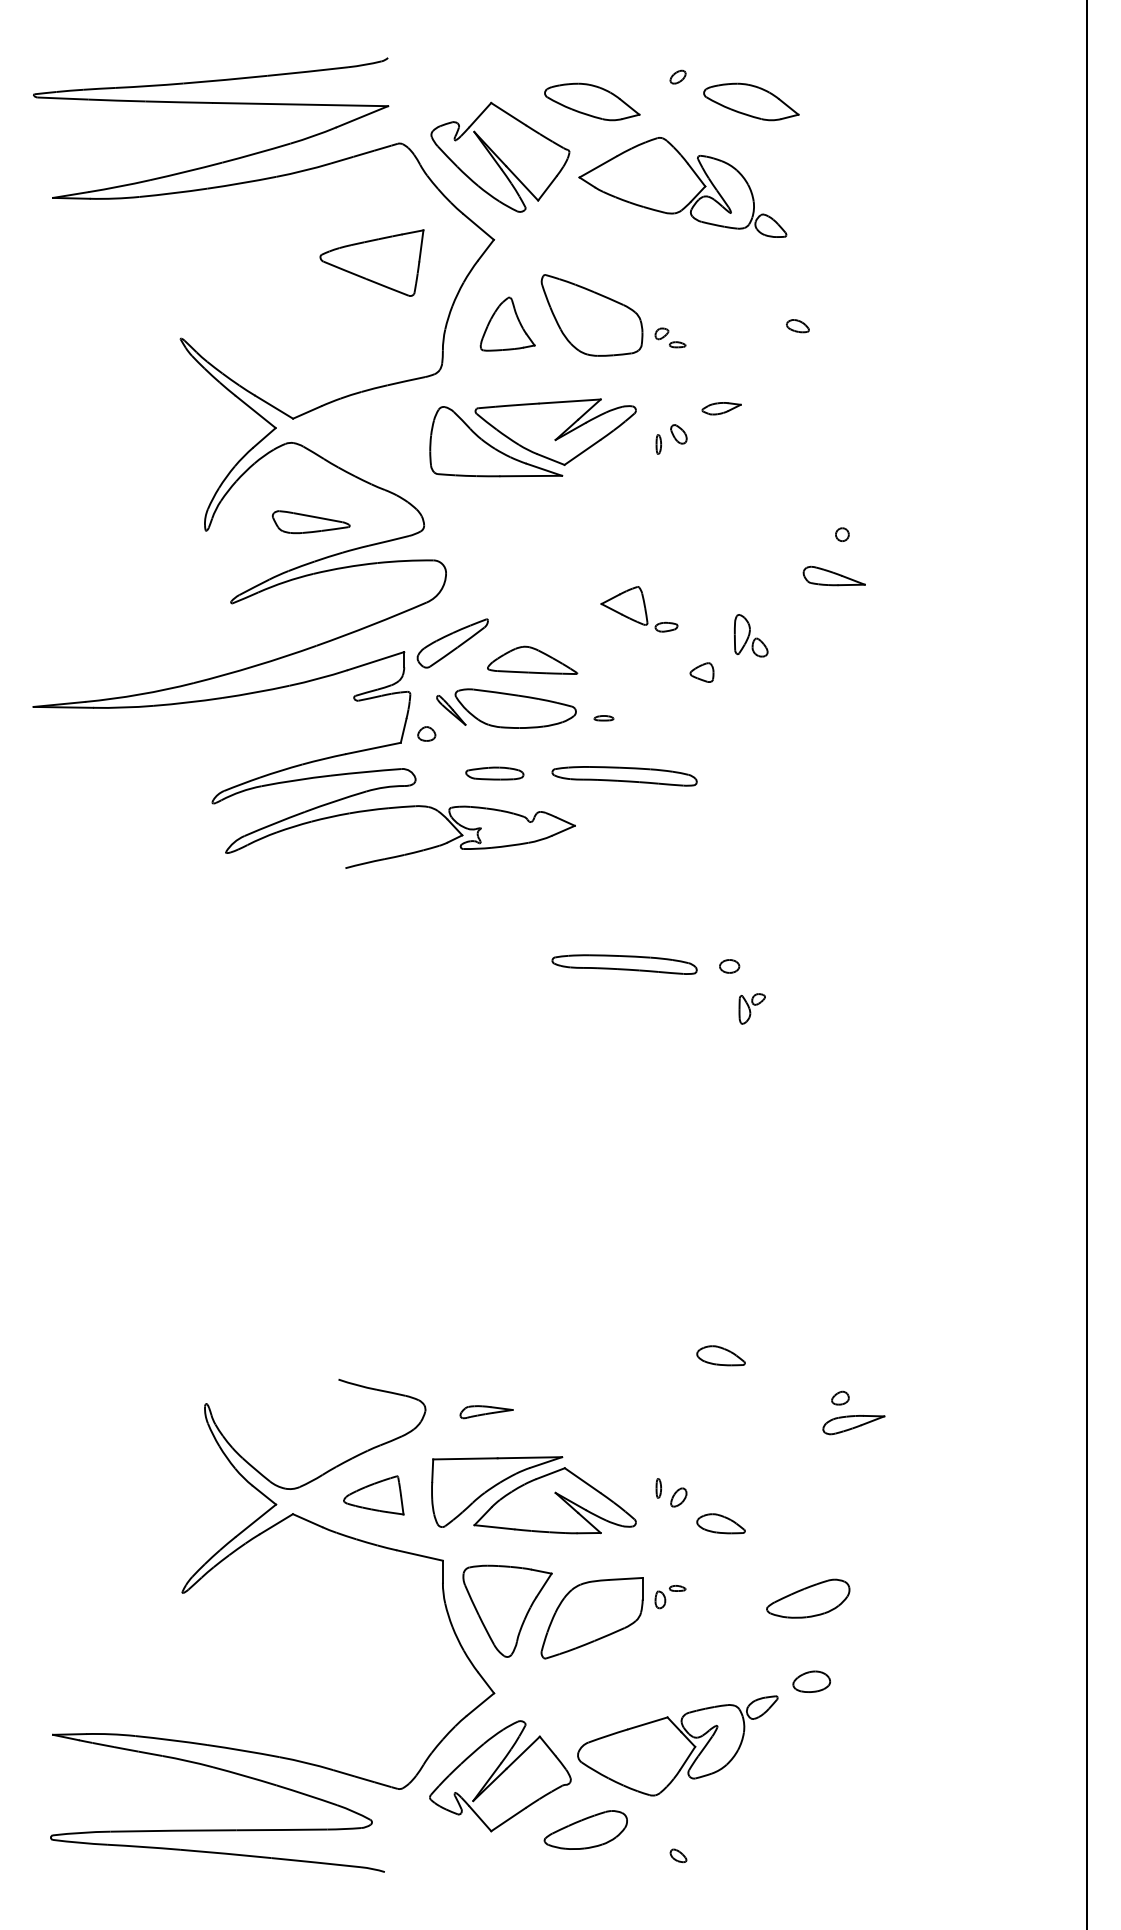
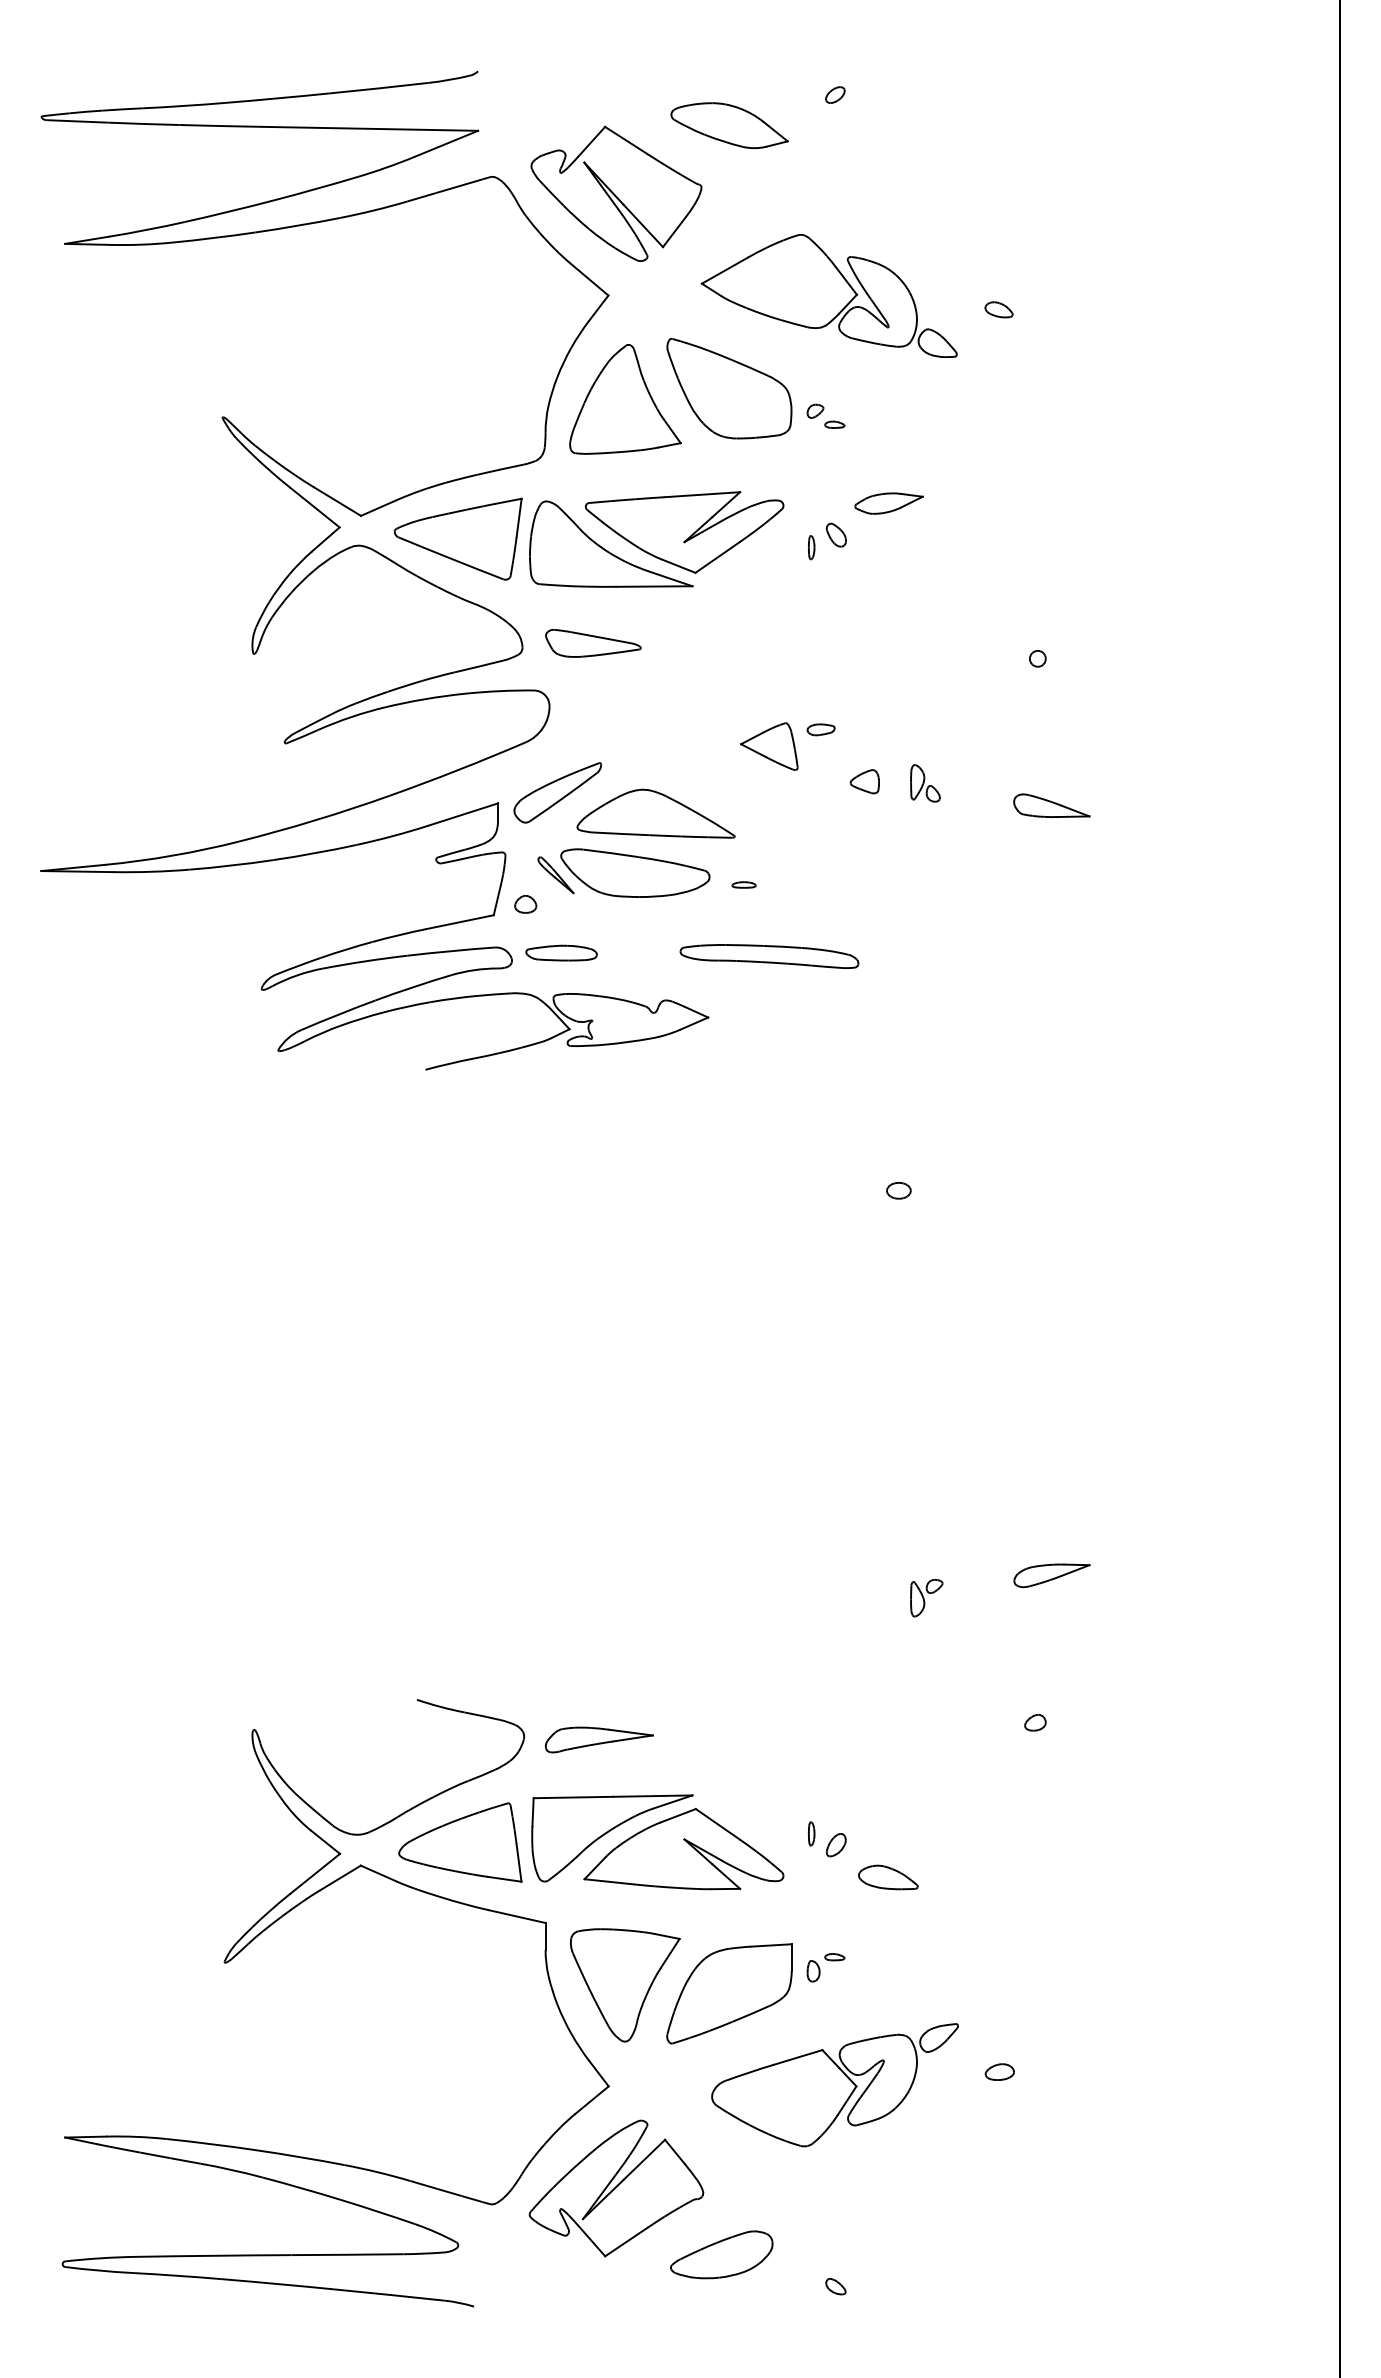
part: (751, 101) -> (925, 125), removed
part: (682, 187) -> (828, 295), moved
part: (371, 262) -> (457, 538), moved
part: (507, 324) -> (625, 399), size x1.67
part: (797, 325) -> (998, 309), moved
part: (721, 408) -> (888, 503), size x1.43
part: (311, 521) -> (593, 642), moved
part: (834, 575) -> (1051, 805), moved
part: (666, 626) -> (820, 729), moved
part: (751, 635) -> (925, 783), size x0.71
part: (532, 660) -> (655, 813), size x1.43
part: (701, 672) -> (864, 781), moved
part: (494, 773) -> (561, 952), moved
part: (624, 964) -> (769, 1188), removed
part: (752, 1009) -> (926, 1598), moved
part: (721, 1355) -> (888, 1670), removed
part: (486, 1411) -> (599, 1739), size x1.67
part: (853, 1424) -> (1051, 1575), moved
part: (373, 1495) -> (460, 1842), size x1.67
part: (808, 1598) -> (995, 1969), removed
part: (811, 1681) -> (999, 2071), size x0.62
part: (677, 1746) -> (834, 2085), moved

